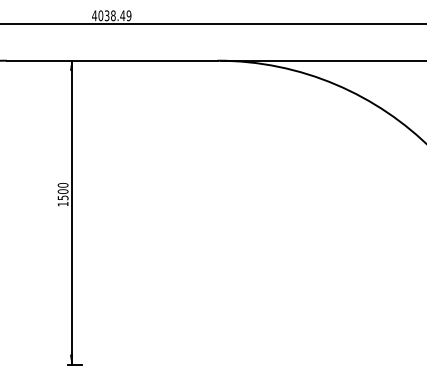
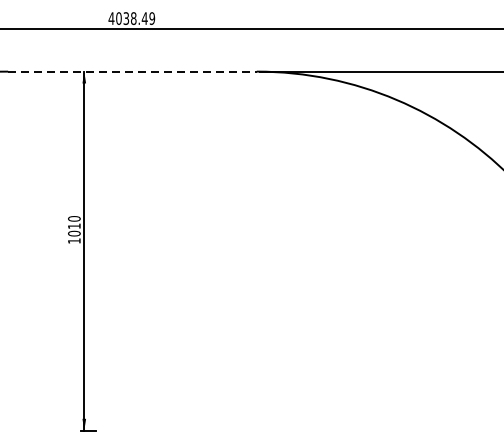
line: (112, 60) -> (132, 71), solid -> dashed
text: (62, 194) -> (73, 229), 1500 -> 1010

